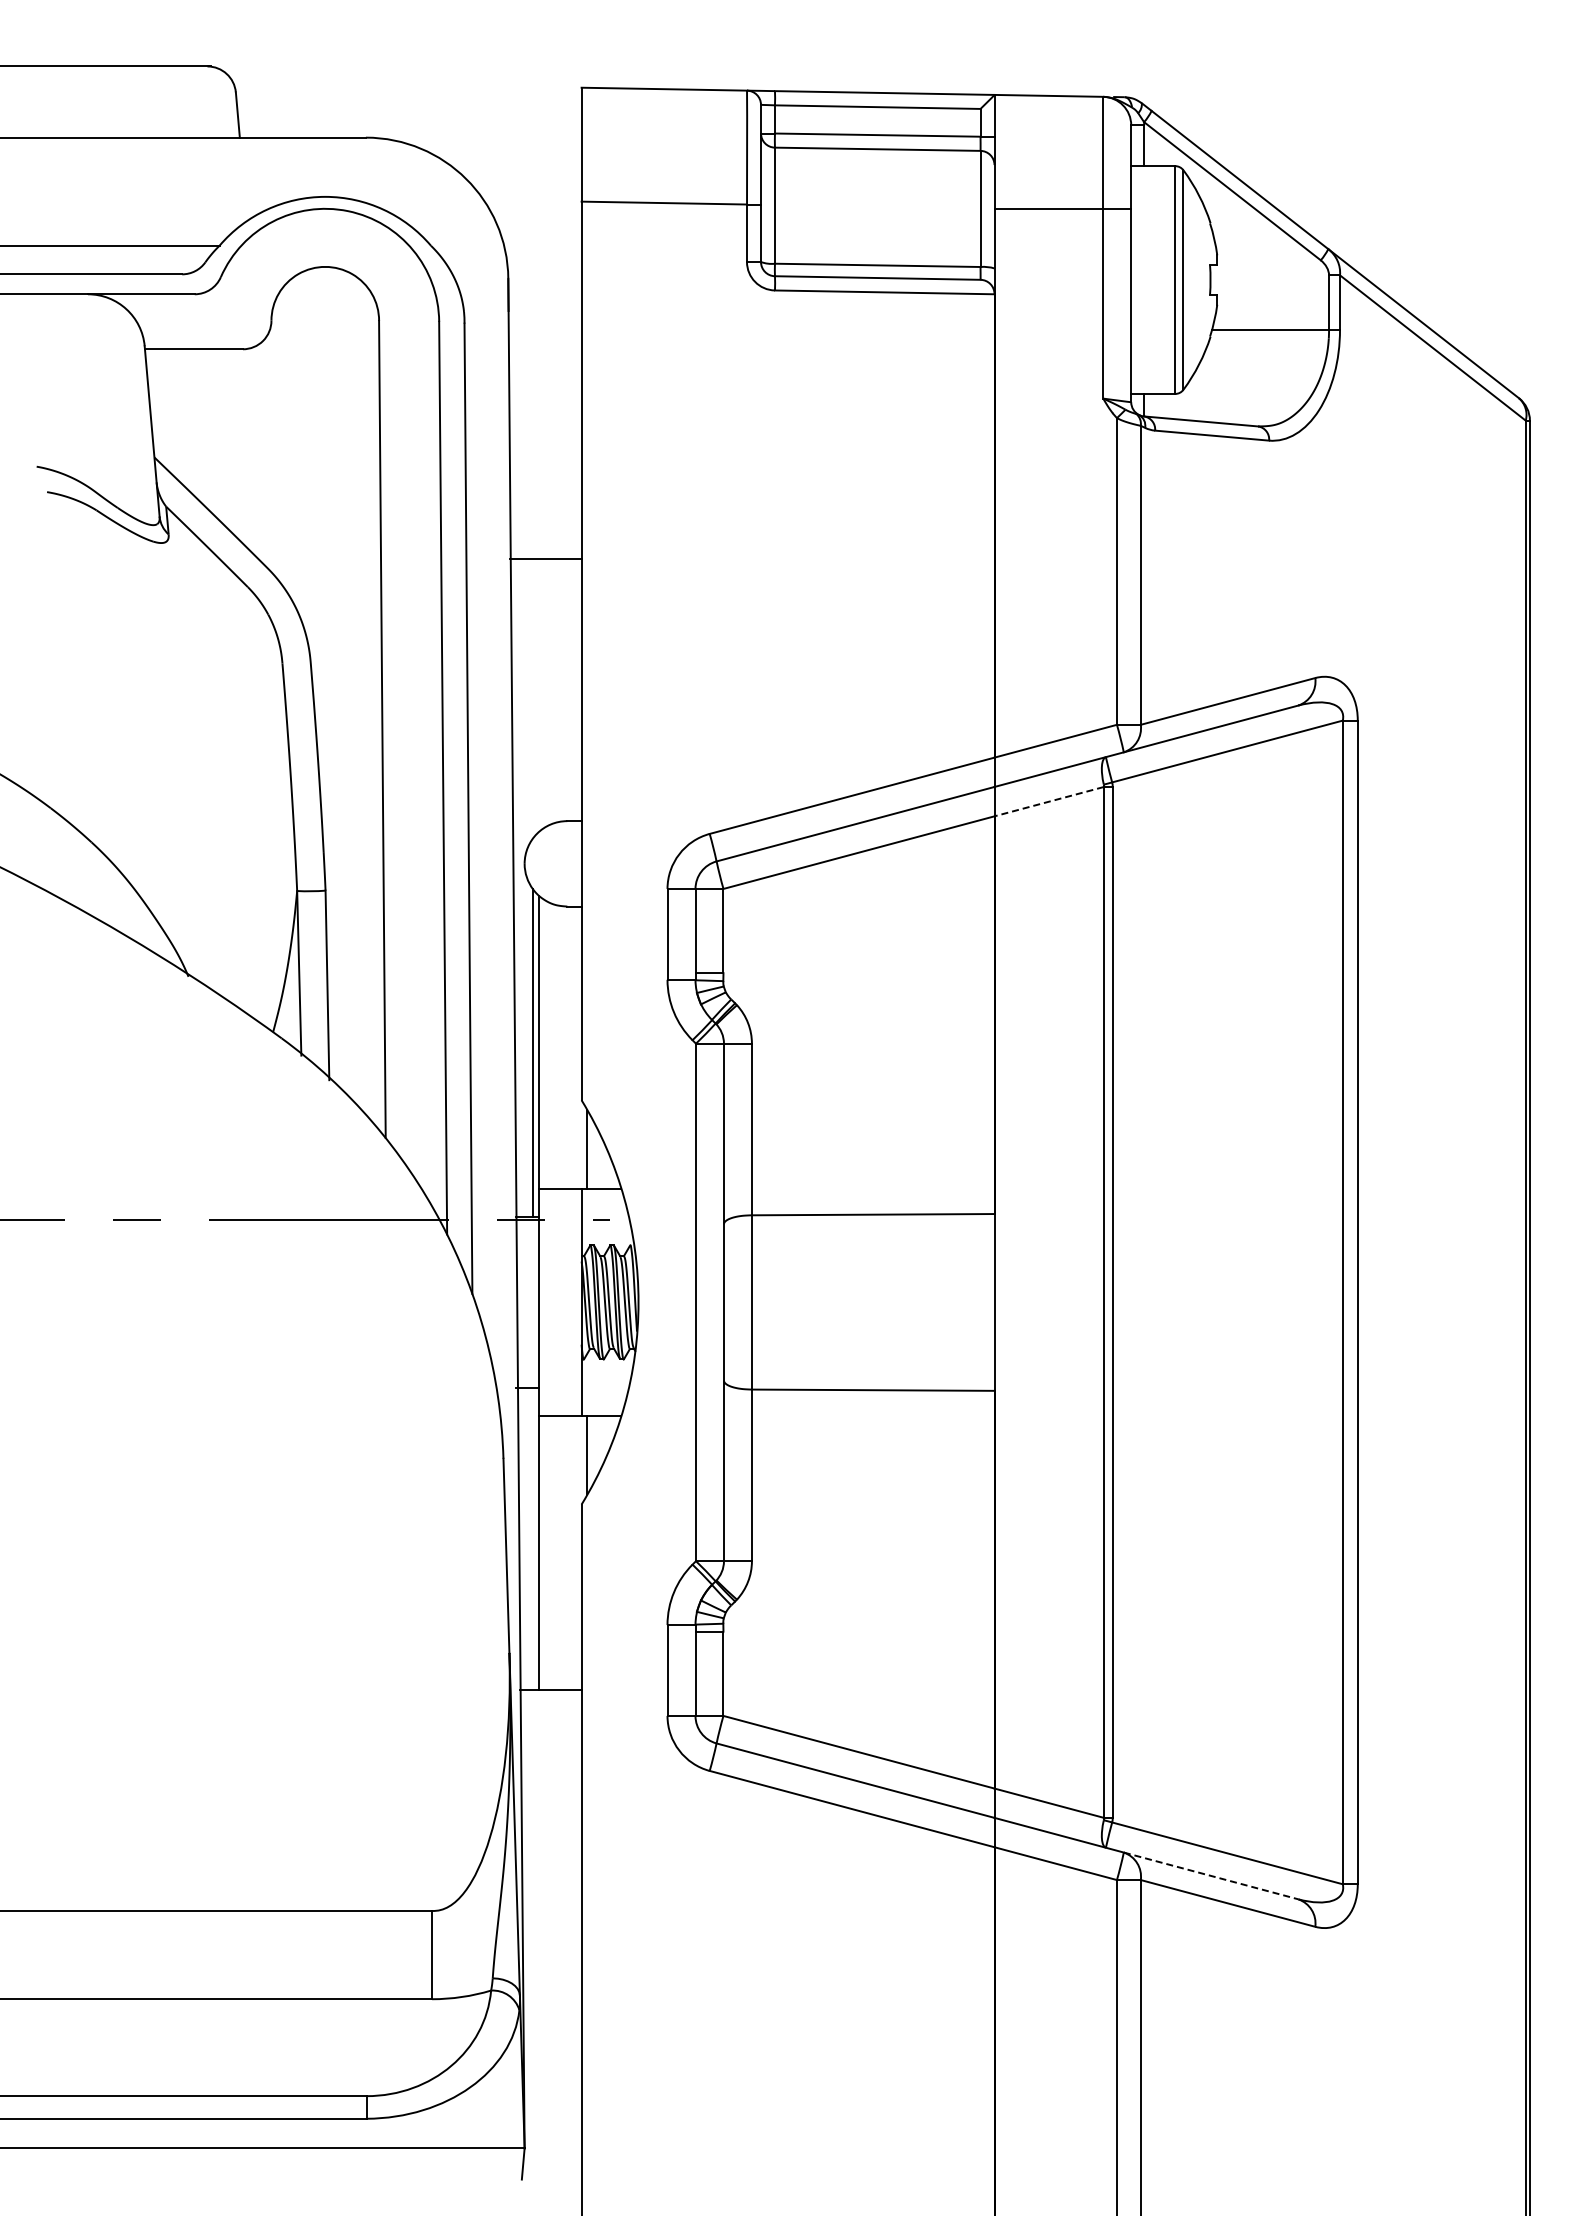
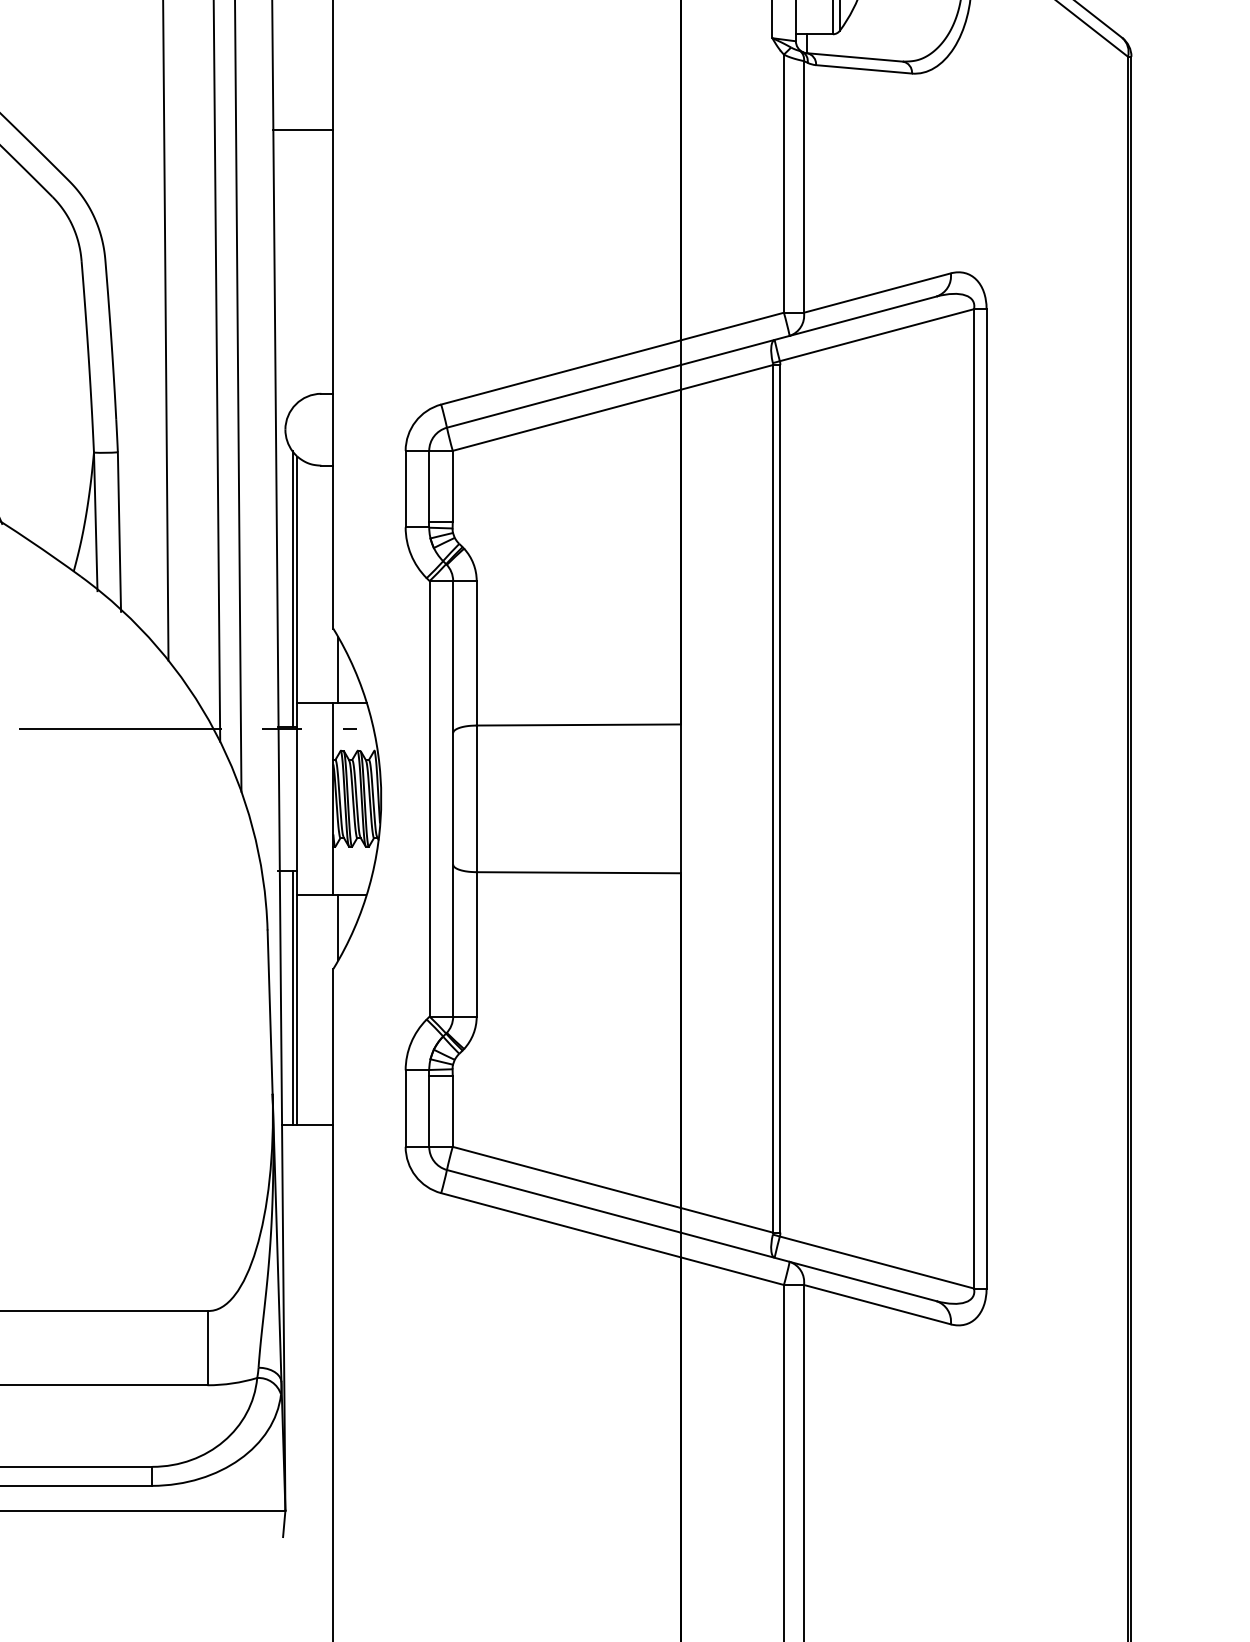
line: (545, 558) -> (302, 129), moved
line: (1049, 801) -> (727, 377), dashed -> solid
line: (533, 1538) -> (292, 997), added
line: (1211, 1876) -> (863, 1281), dashed -> solid

